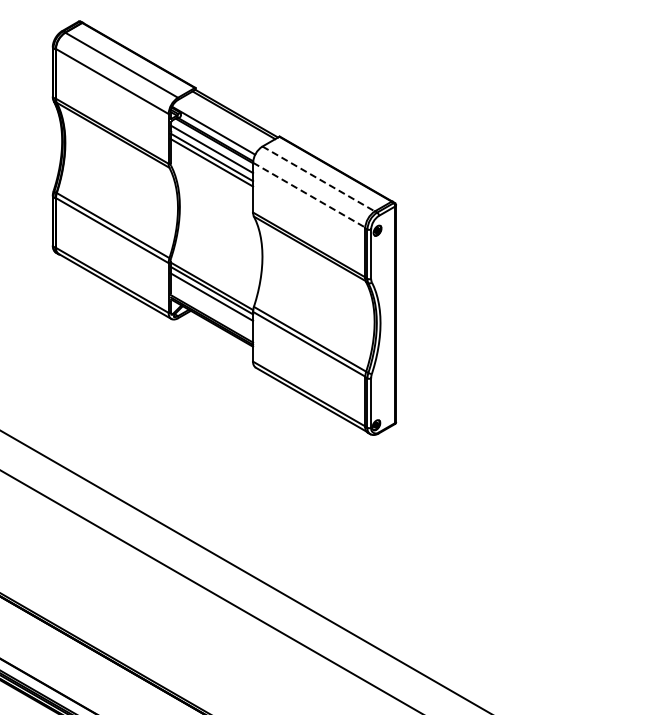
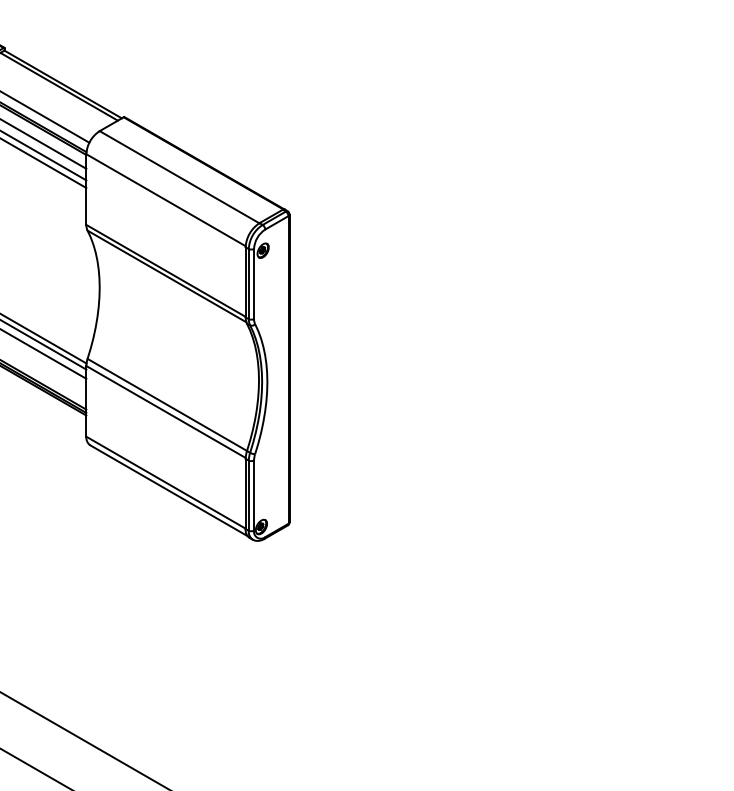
line: (318, 178) -> (179, 176), dashed -> solid
line: (309, 195) -> (166, 200), dashed -> solid

